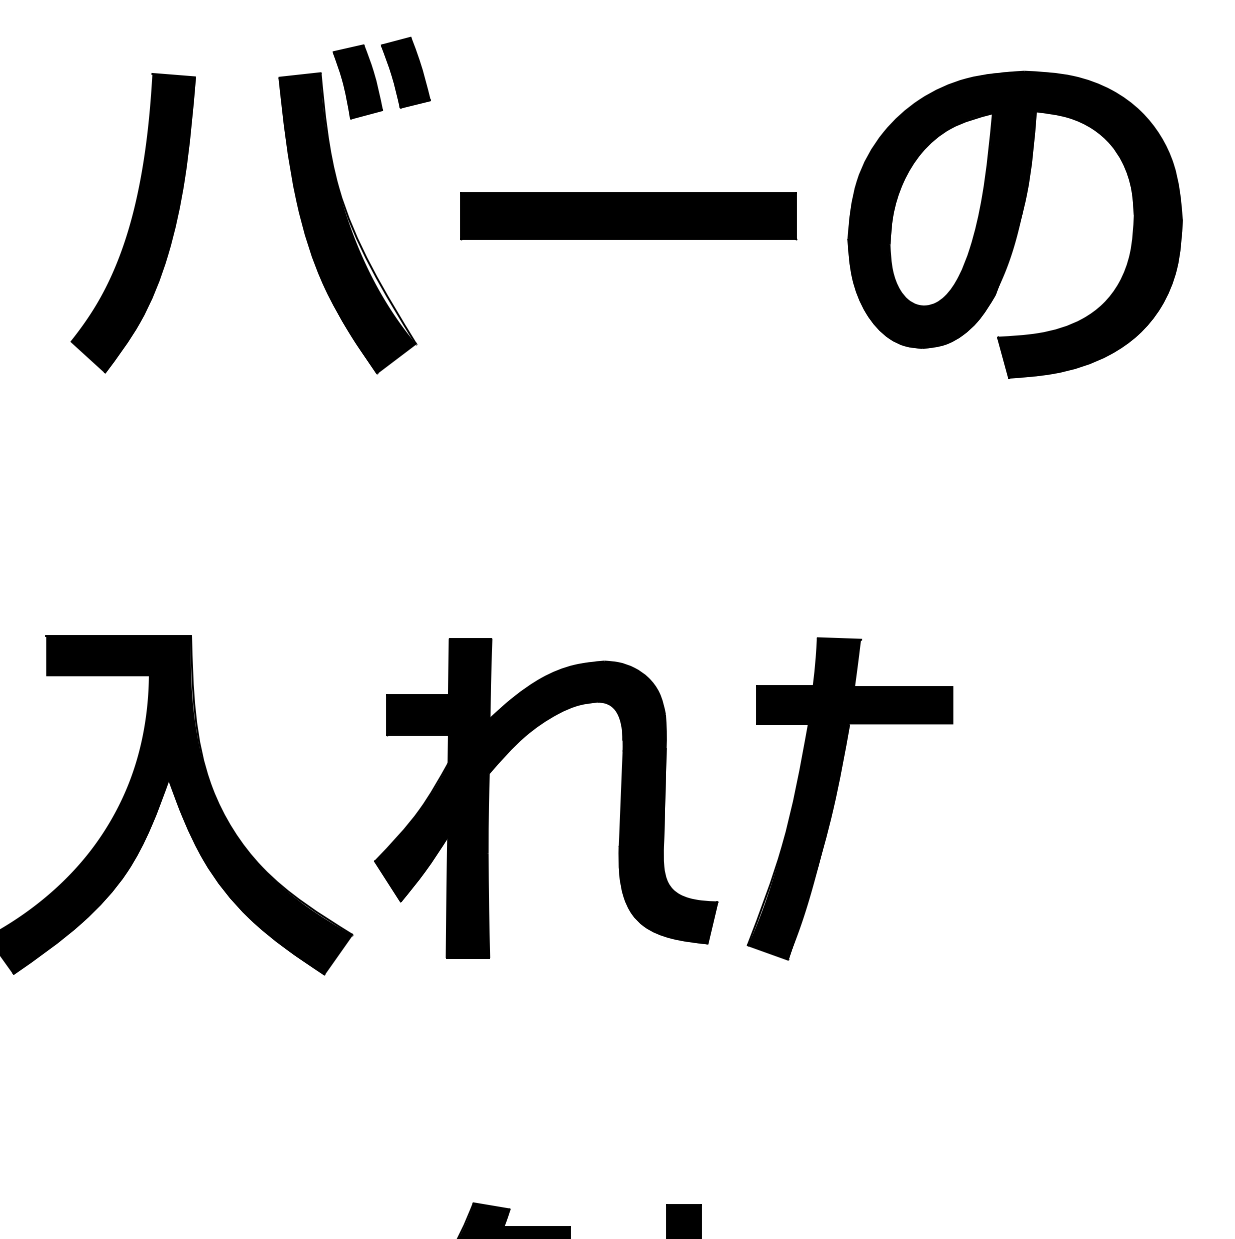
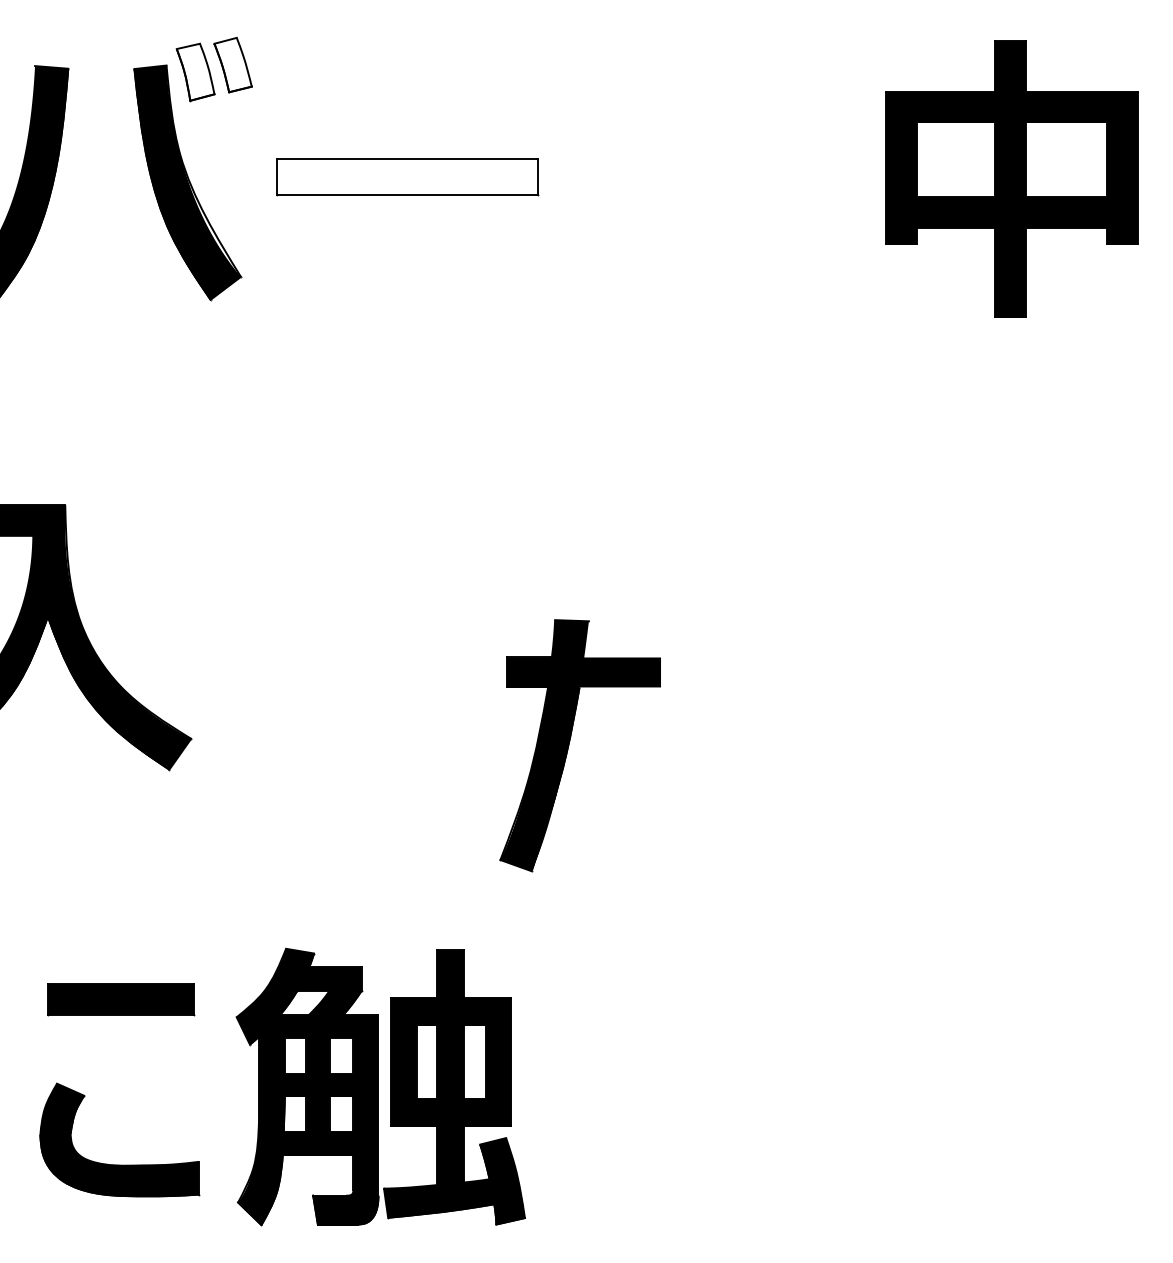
fill: (405, 71) -> (232, 64), removed
fill: (357, 80) -> (195, 71), removed
fill: (627, 215) -> (406, 176), removed
part: (1015, 224) -> (709, 183), removed
part: (837, 793) -> (570, 741), moved
part: (489, 797) -> (298, 631), removed

